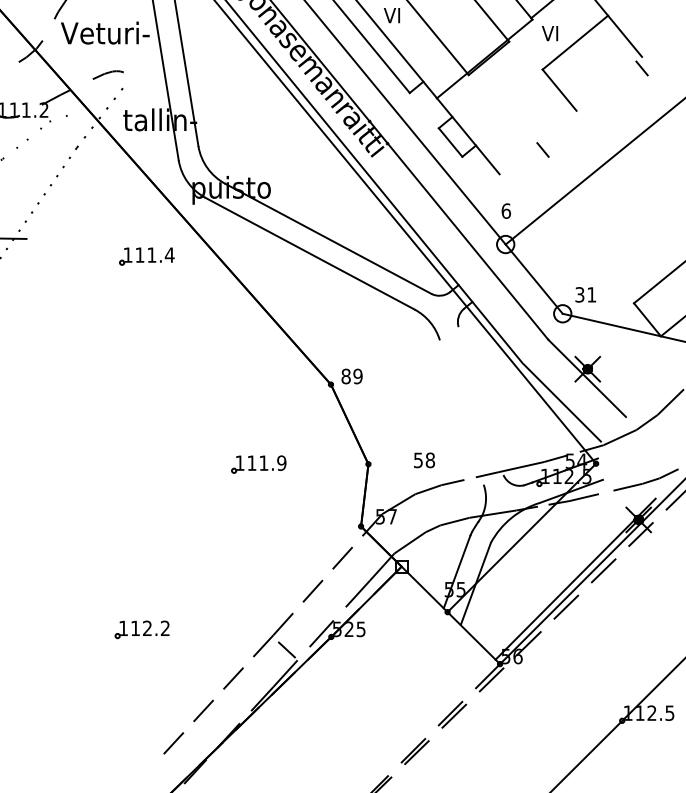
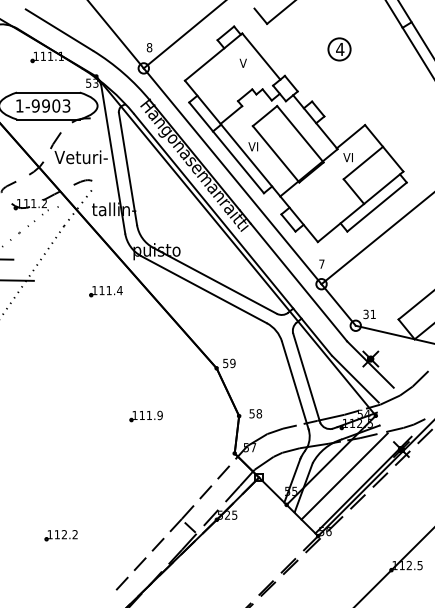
line: (570, 115) -> (360, 206), added
line: (597, 115) -> (376, 206), added
text: (505, 210) -> (321, 263), 6 -> 7
text: (345, 376) -> (225, 363), 89 -> 59
line: (480, 399) -> (306, 377), added
line: (462, 413) -> (295, 385), added
text: (424, 459) -> (255, 413), moved
part: (257, 464) -> (145, 416), moved
line: (543, 564) -> (344, 476), added
part: (140, 629) -> (60, 535), moved

